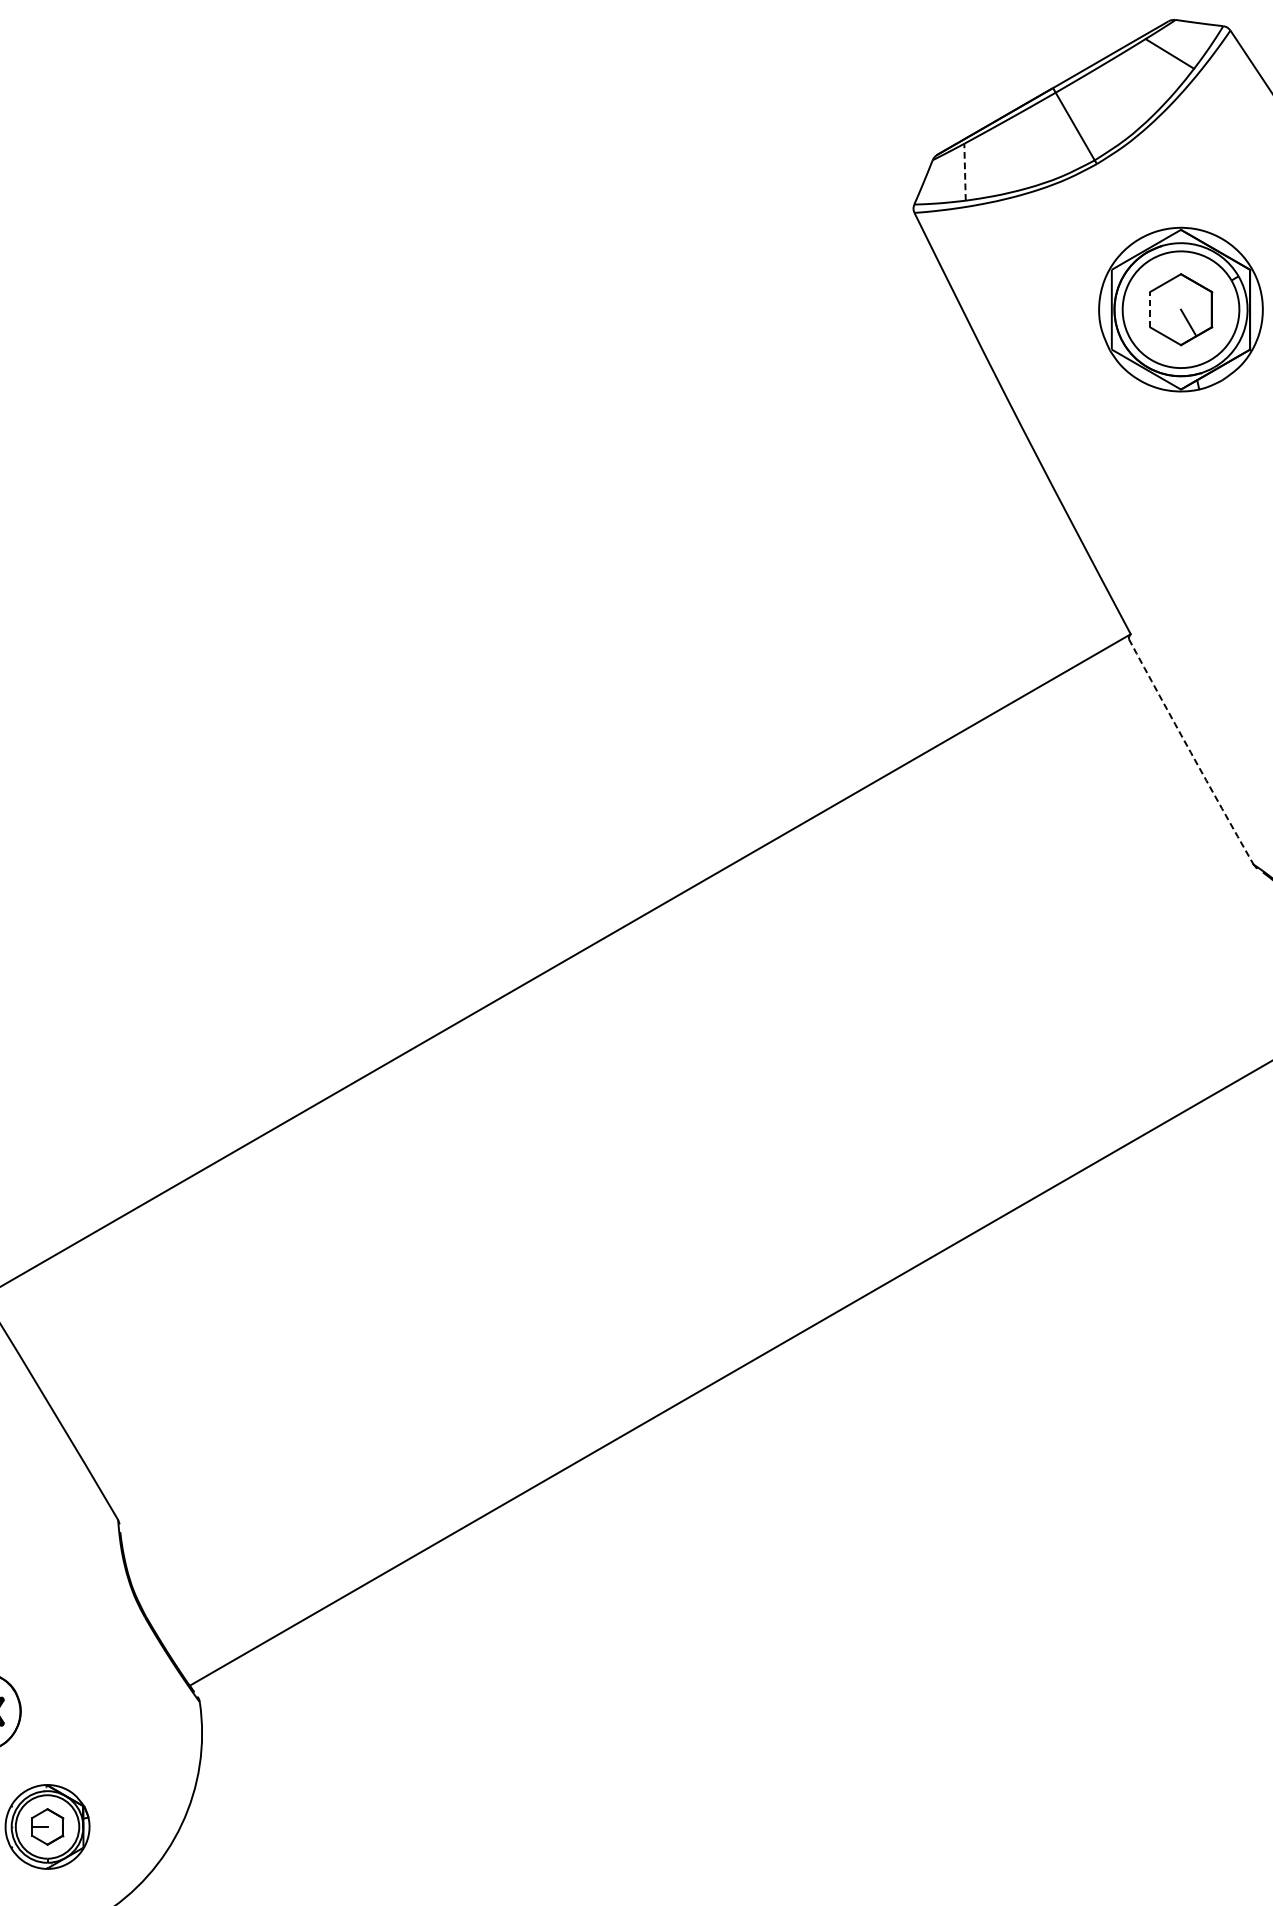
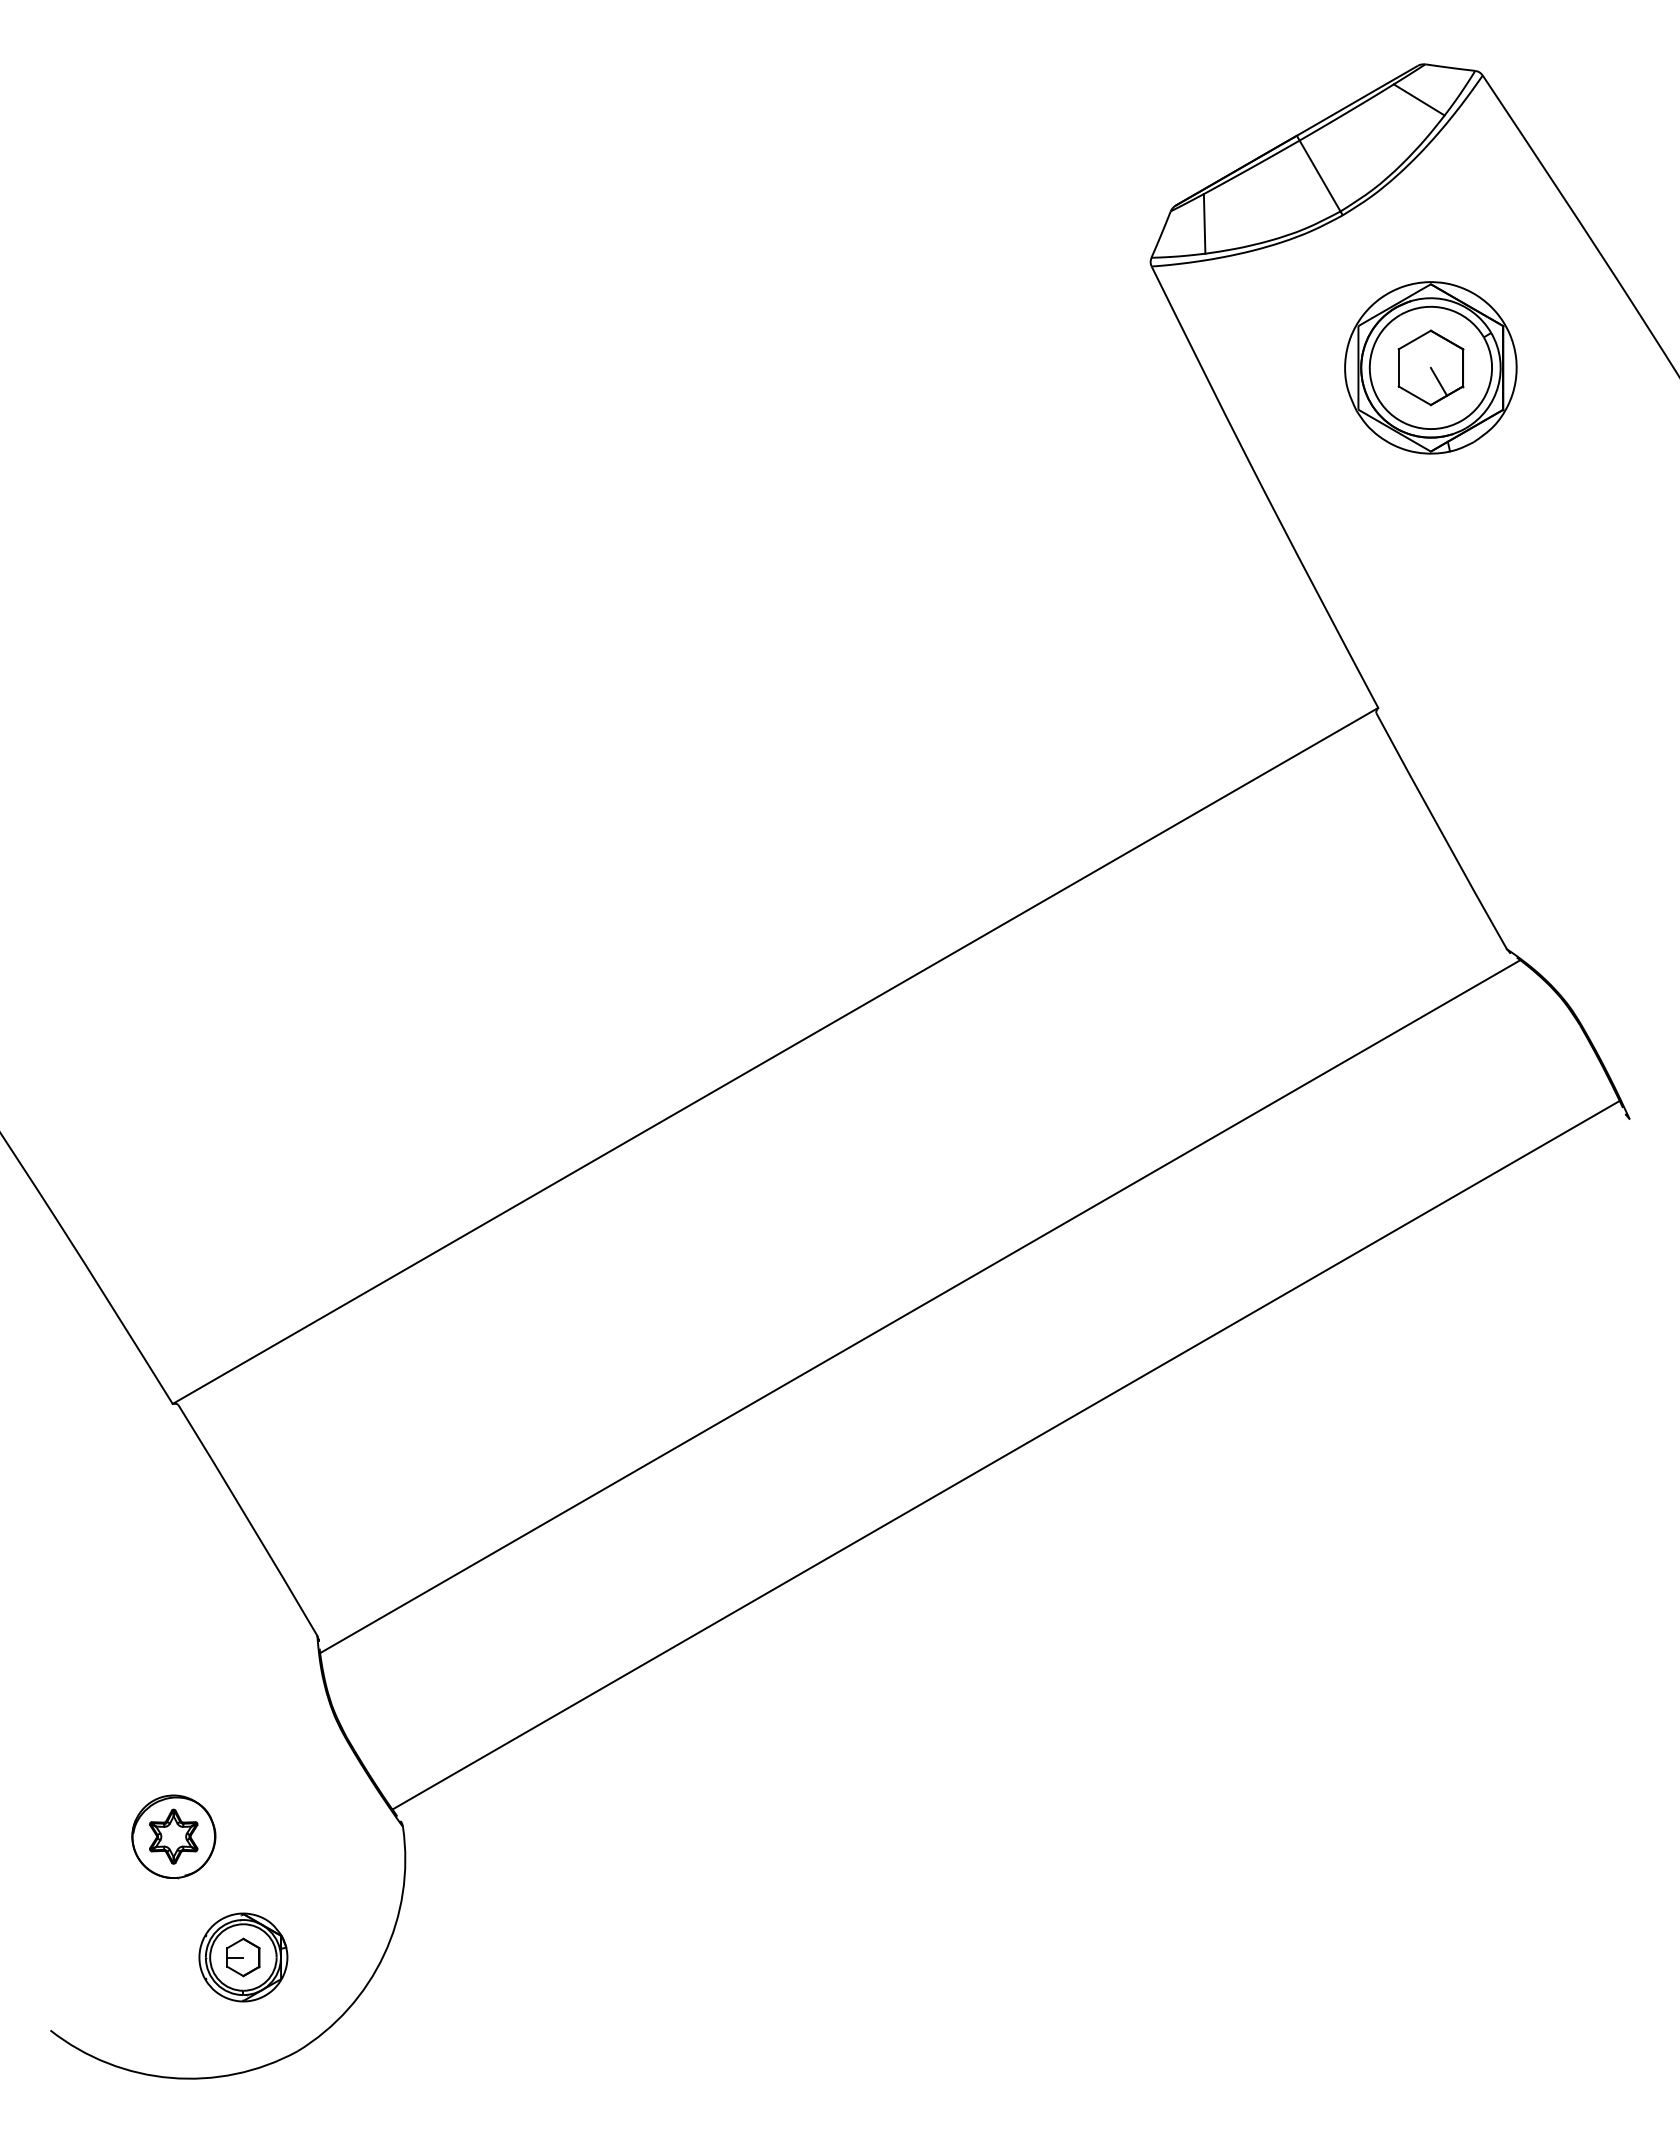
line: (964, 171) -> (1204, 223), dashed -> solid
line: (1150, 309) -> (1398, 367), dashed -> solid
arc: (1191, 752) -> (1441, 831), dashed -> solid
line: (693, 1205) -> (920, 1306), added

